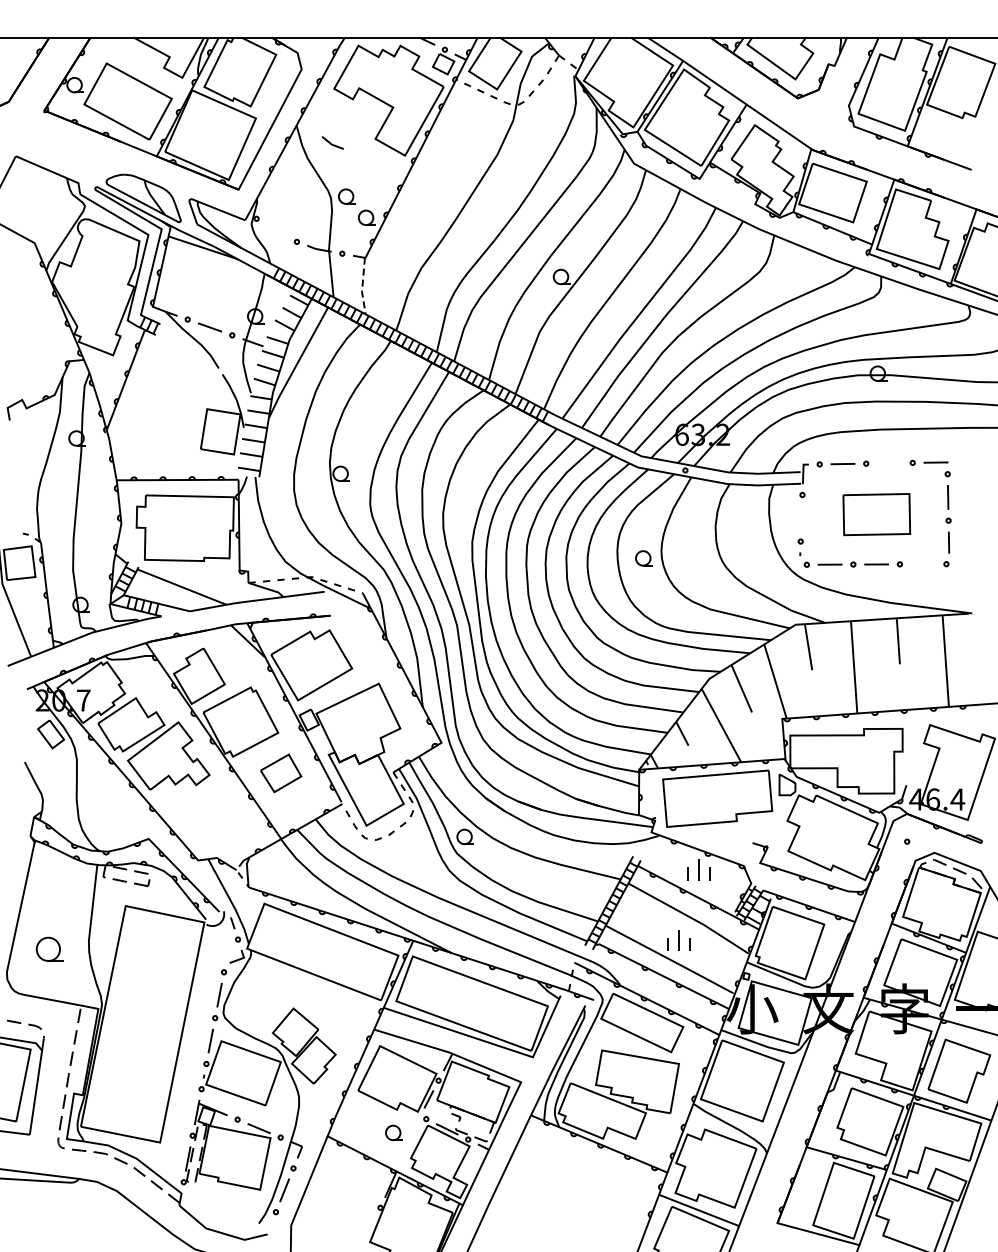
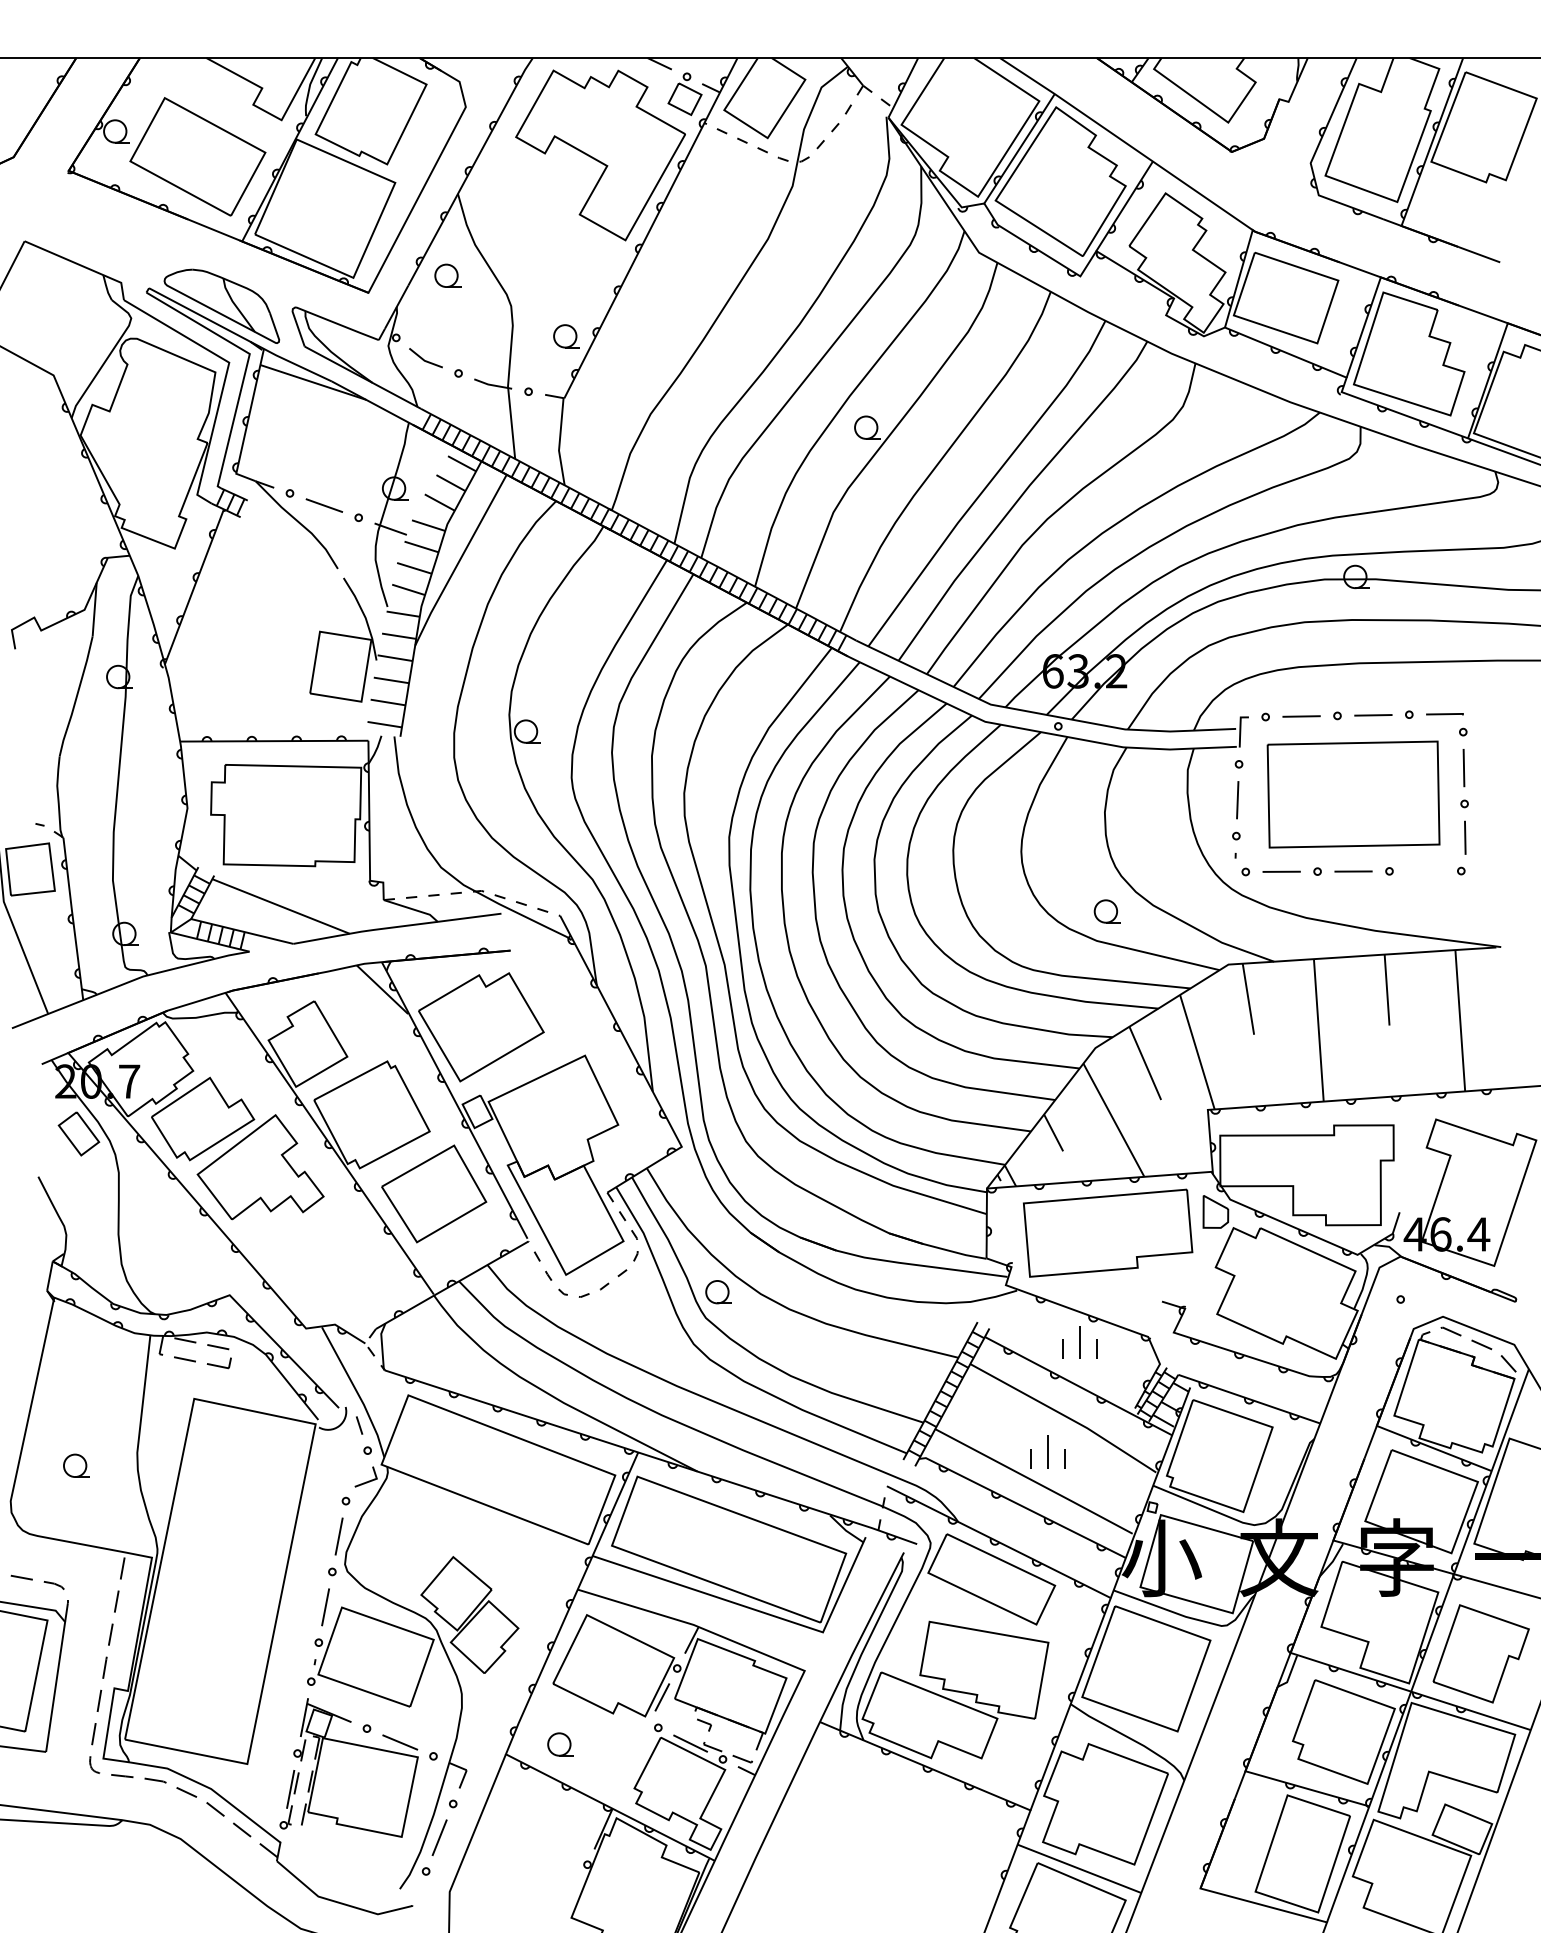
line: (332, 143) -> (425, 358), moved
part: (346, 196) -> (447, 275), moved
line: (362, 287) -> (559, 443), dashed -> solid
line: (889, 463) -> (1373, 715), added
part: (876, 514) -> (1353, 794), size x1.67
line: (801, 518) -> (1237, 800), added
part: (643, 558) -> (1106, 911), moved
part: (280, 773) -> (433, 1194), size x1.67
part: (48, 949) -> (74, 1465), size x0.62
part: (393, 1132) -> (559, 1743), moved

